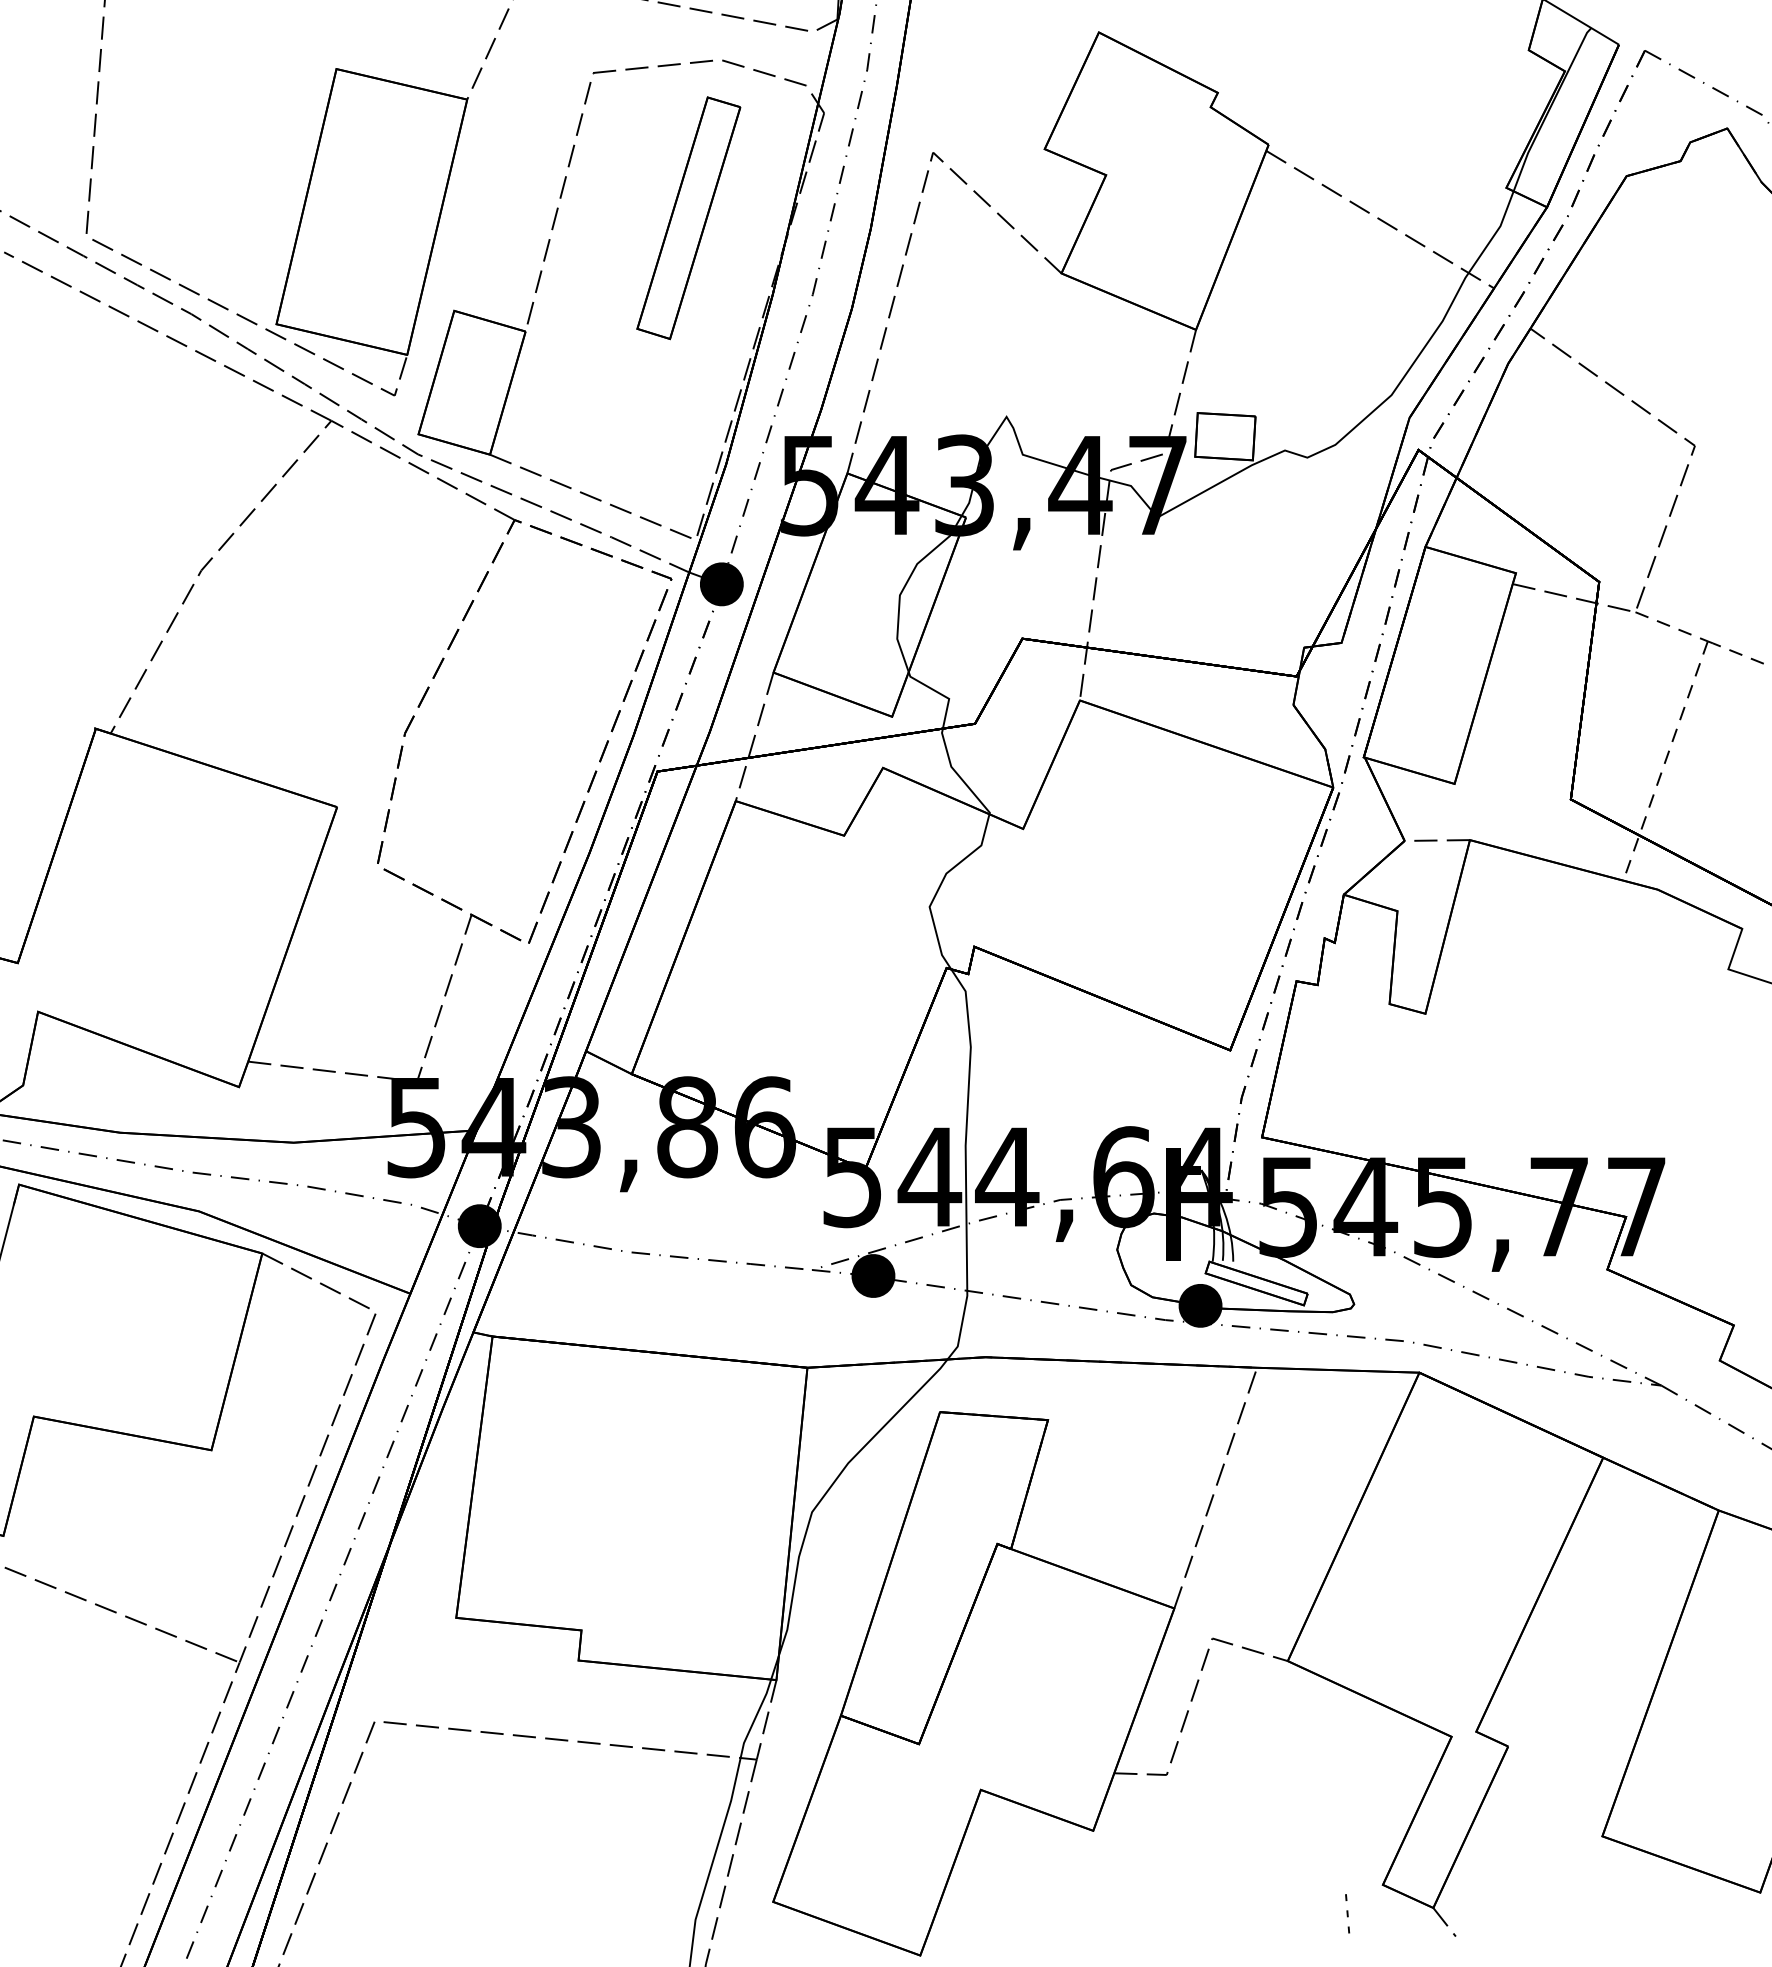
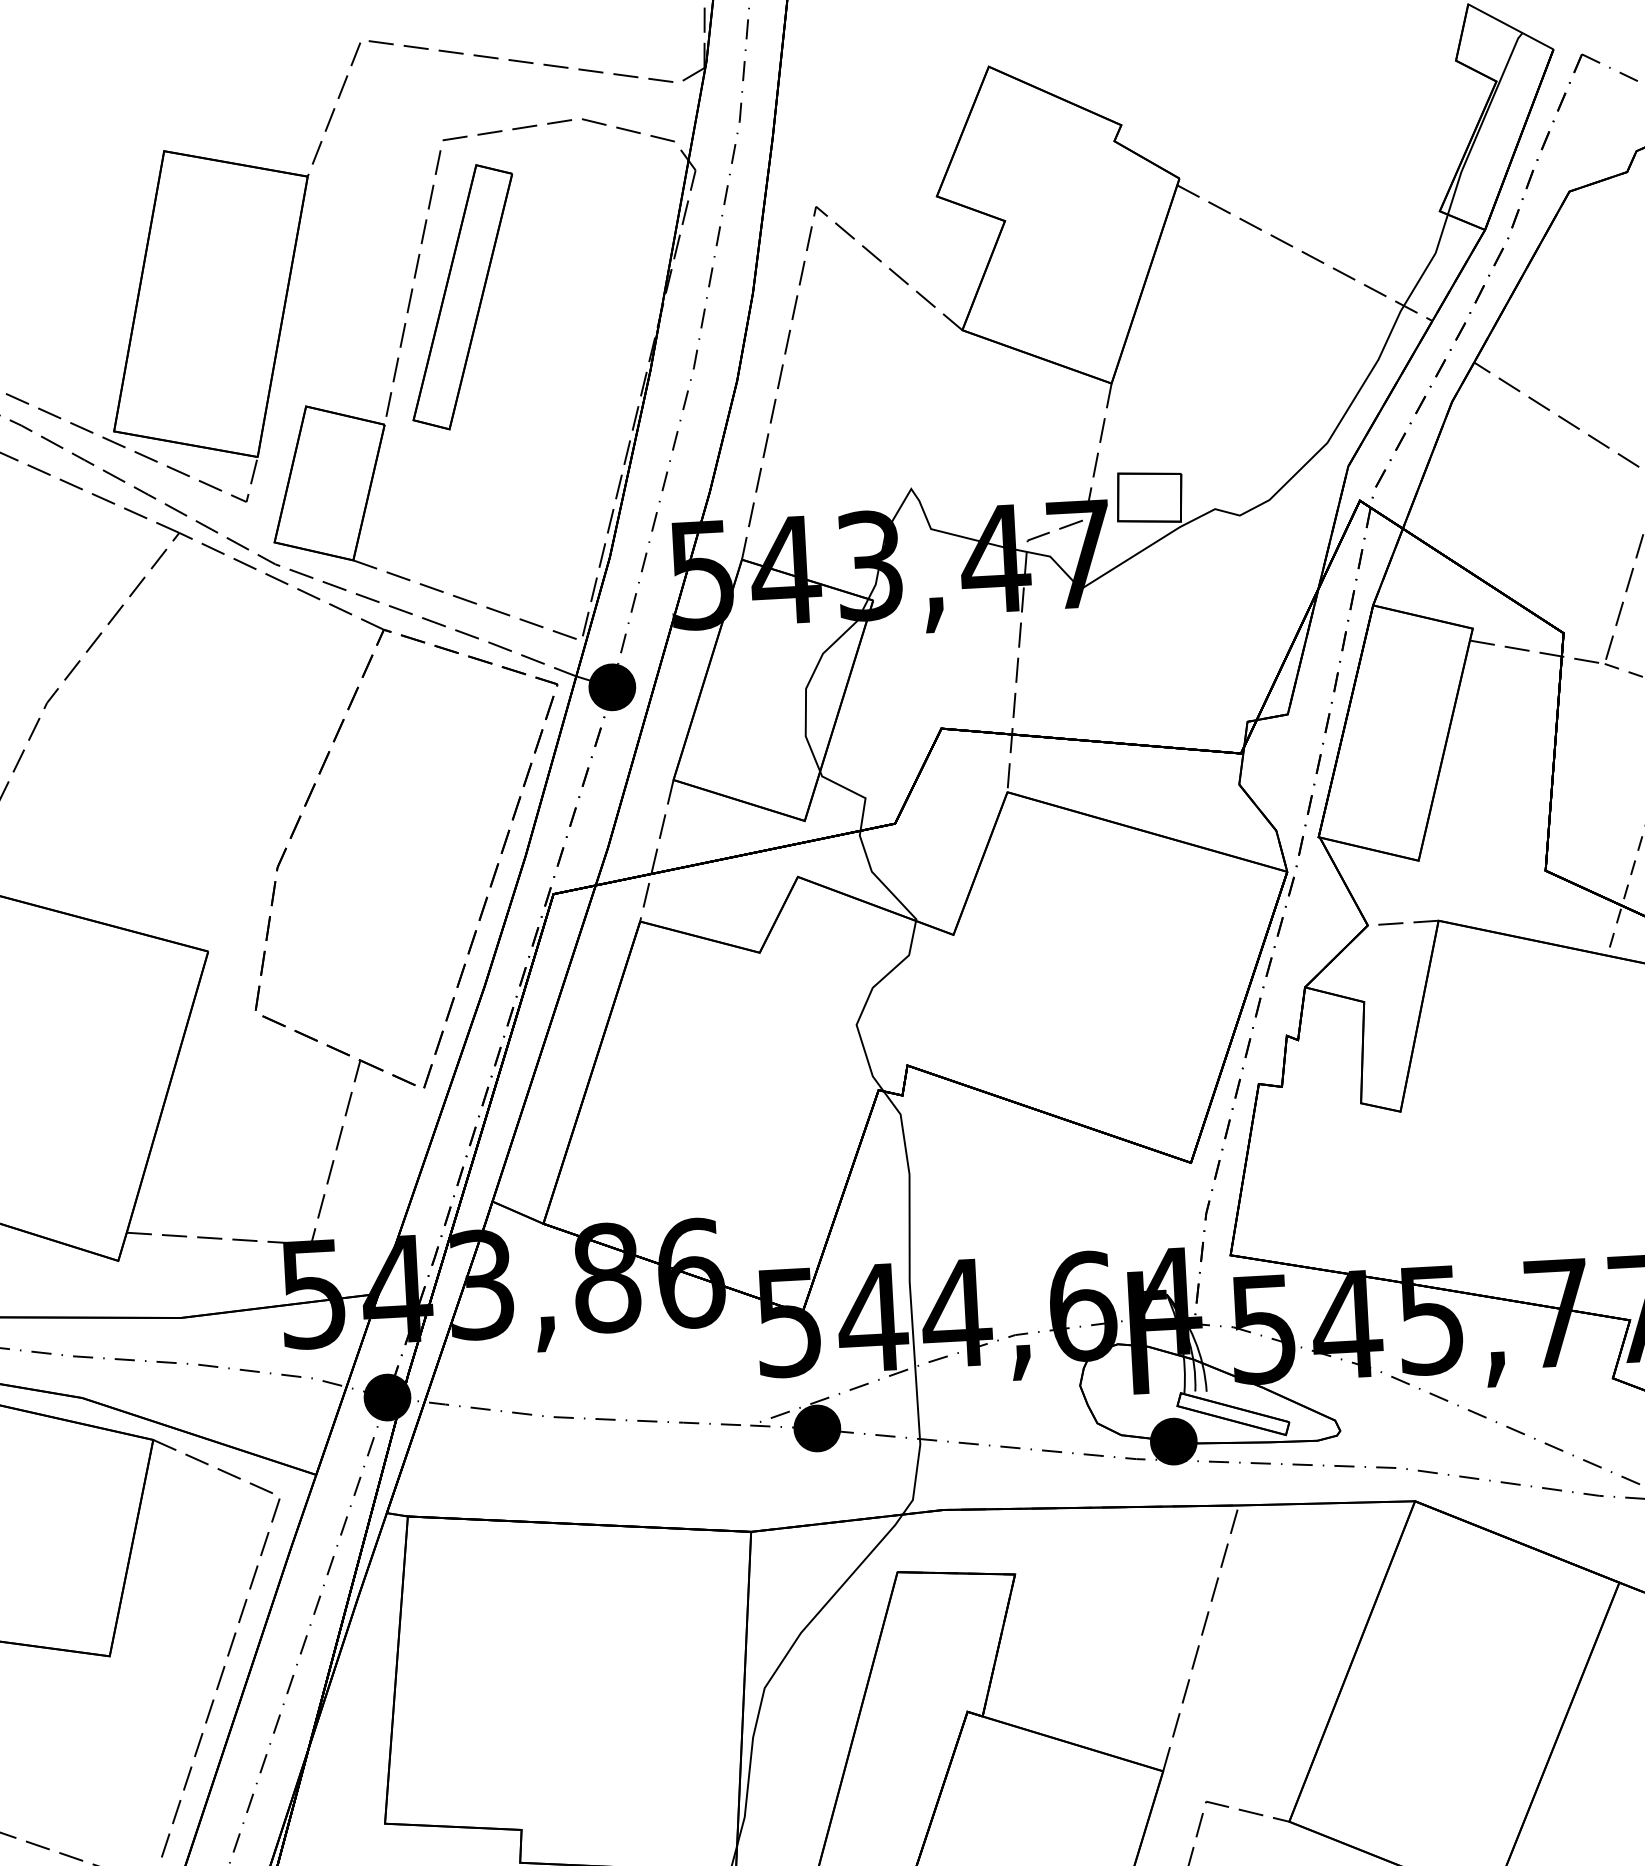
part: (688, 218) -> (462, 297), moved

